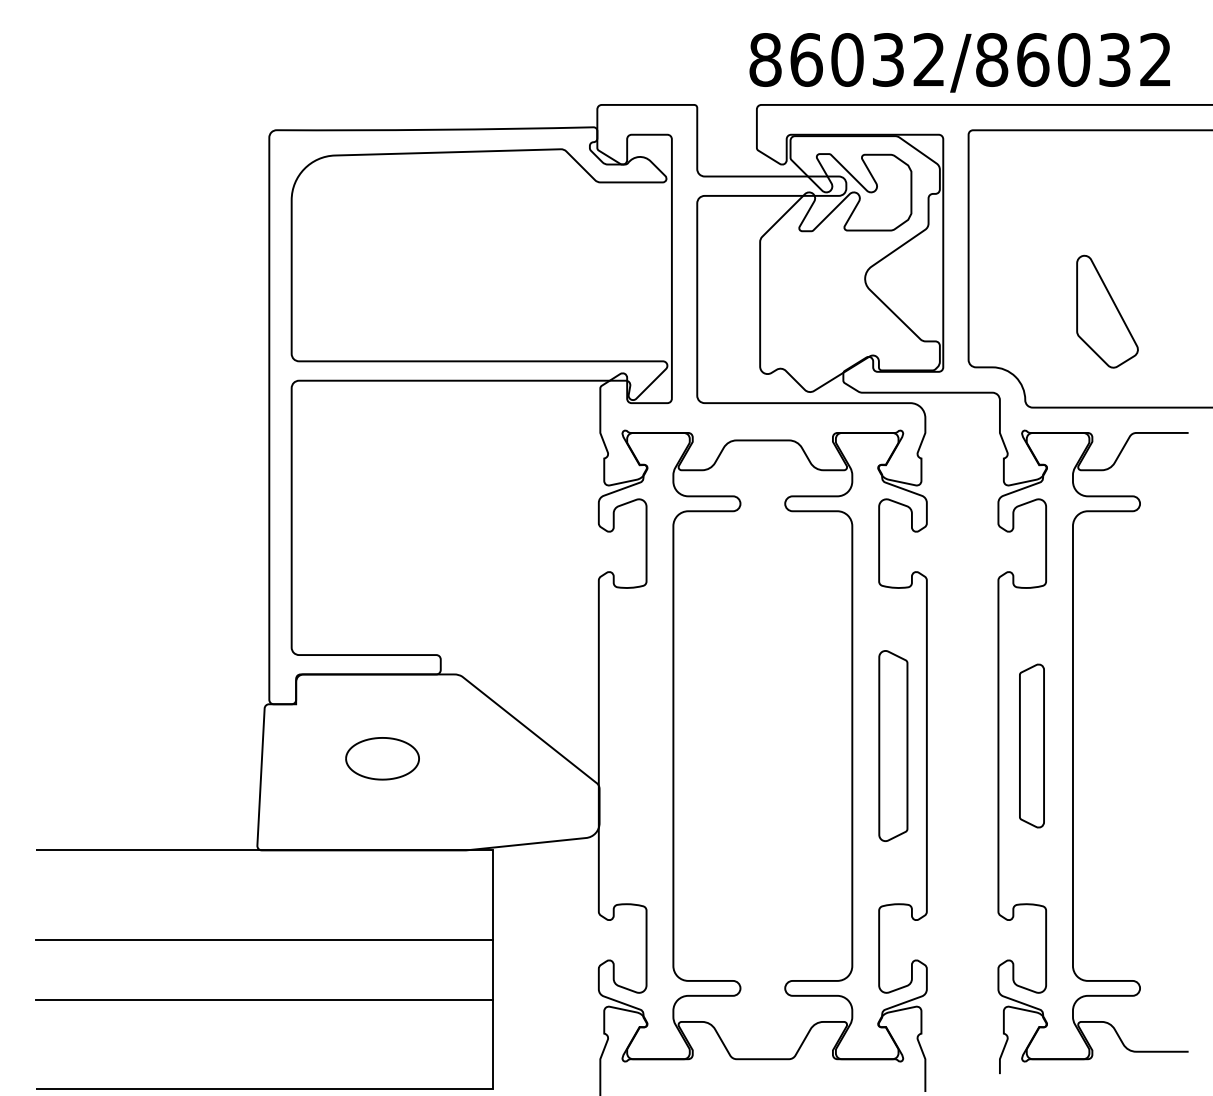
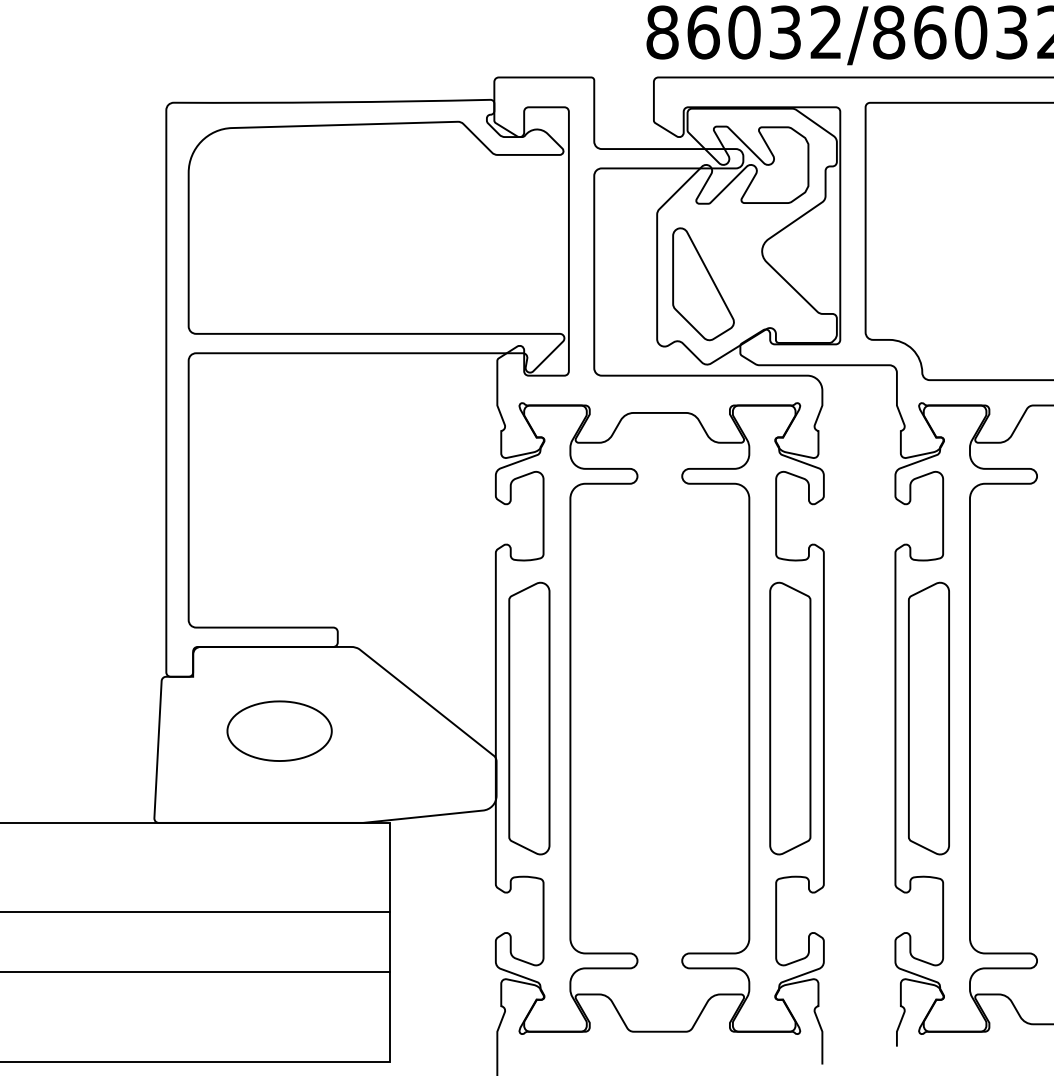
part: (1107, 311) -> (703, 284), moved
part: (632, 745) -> (529, 718), added
part: (893, 745) -> (790, 718), size x1.43
part: (1031, 745) -> (928, 718), size x1.67
part: (382, 758) -> (279, 731), size x1.43

